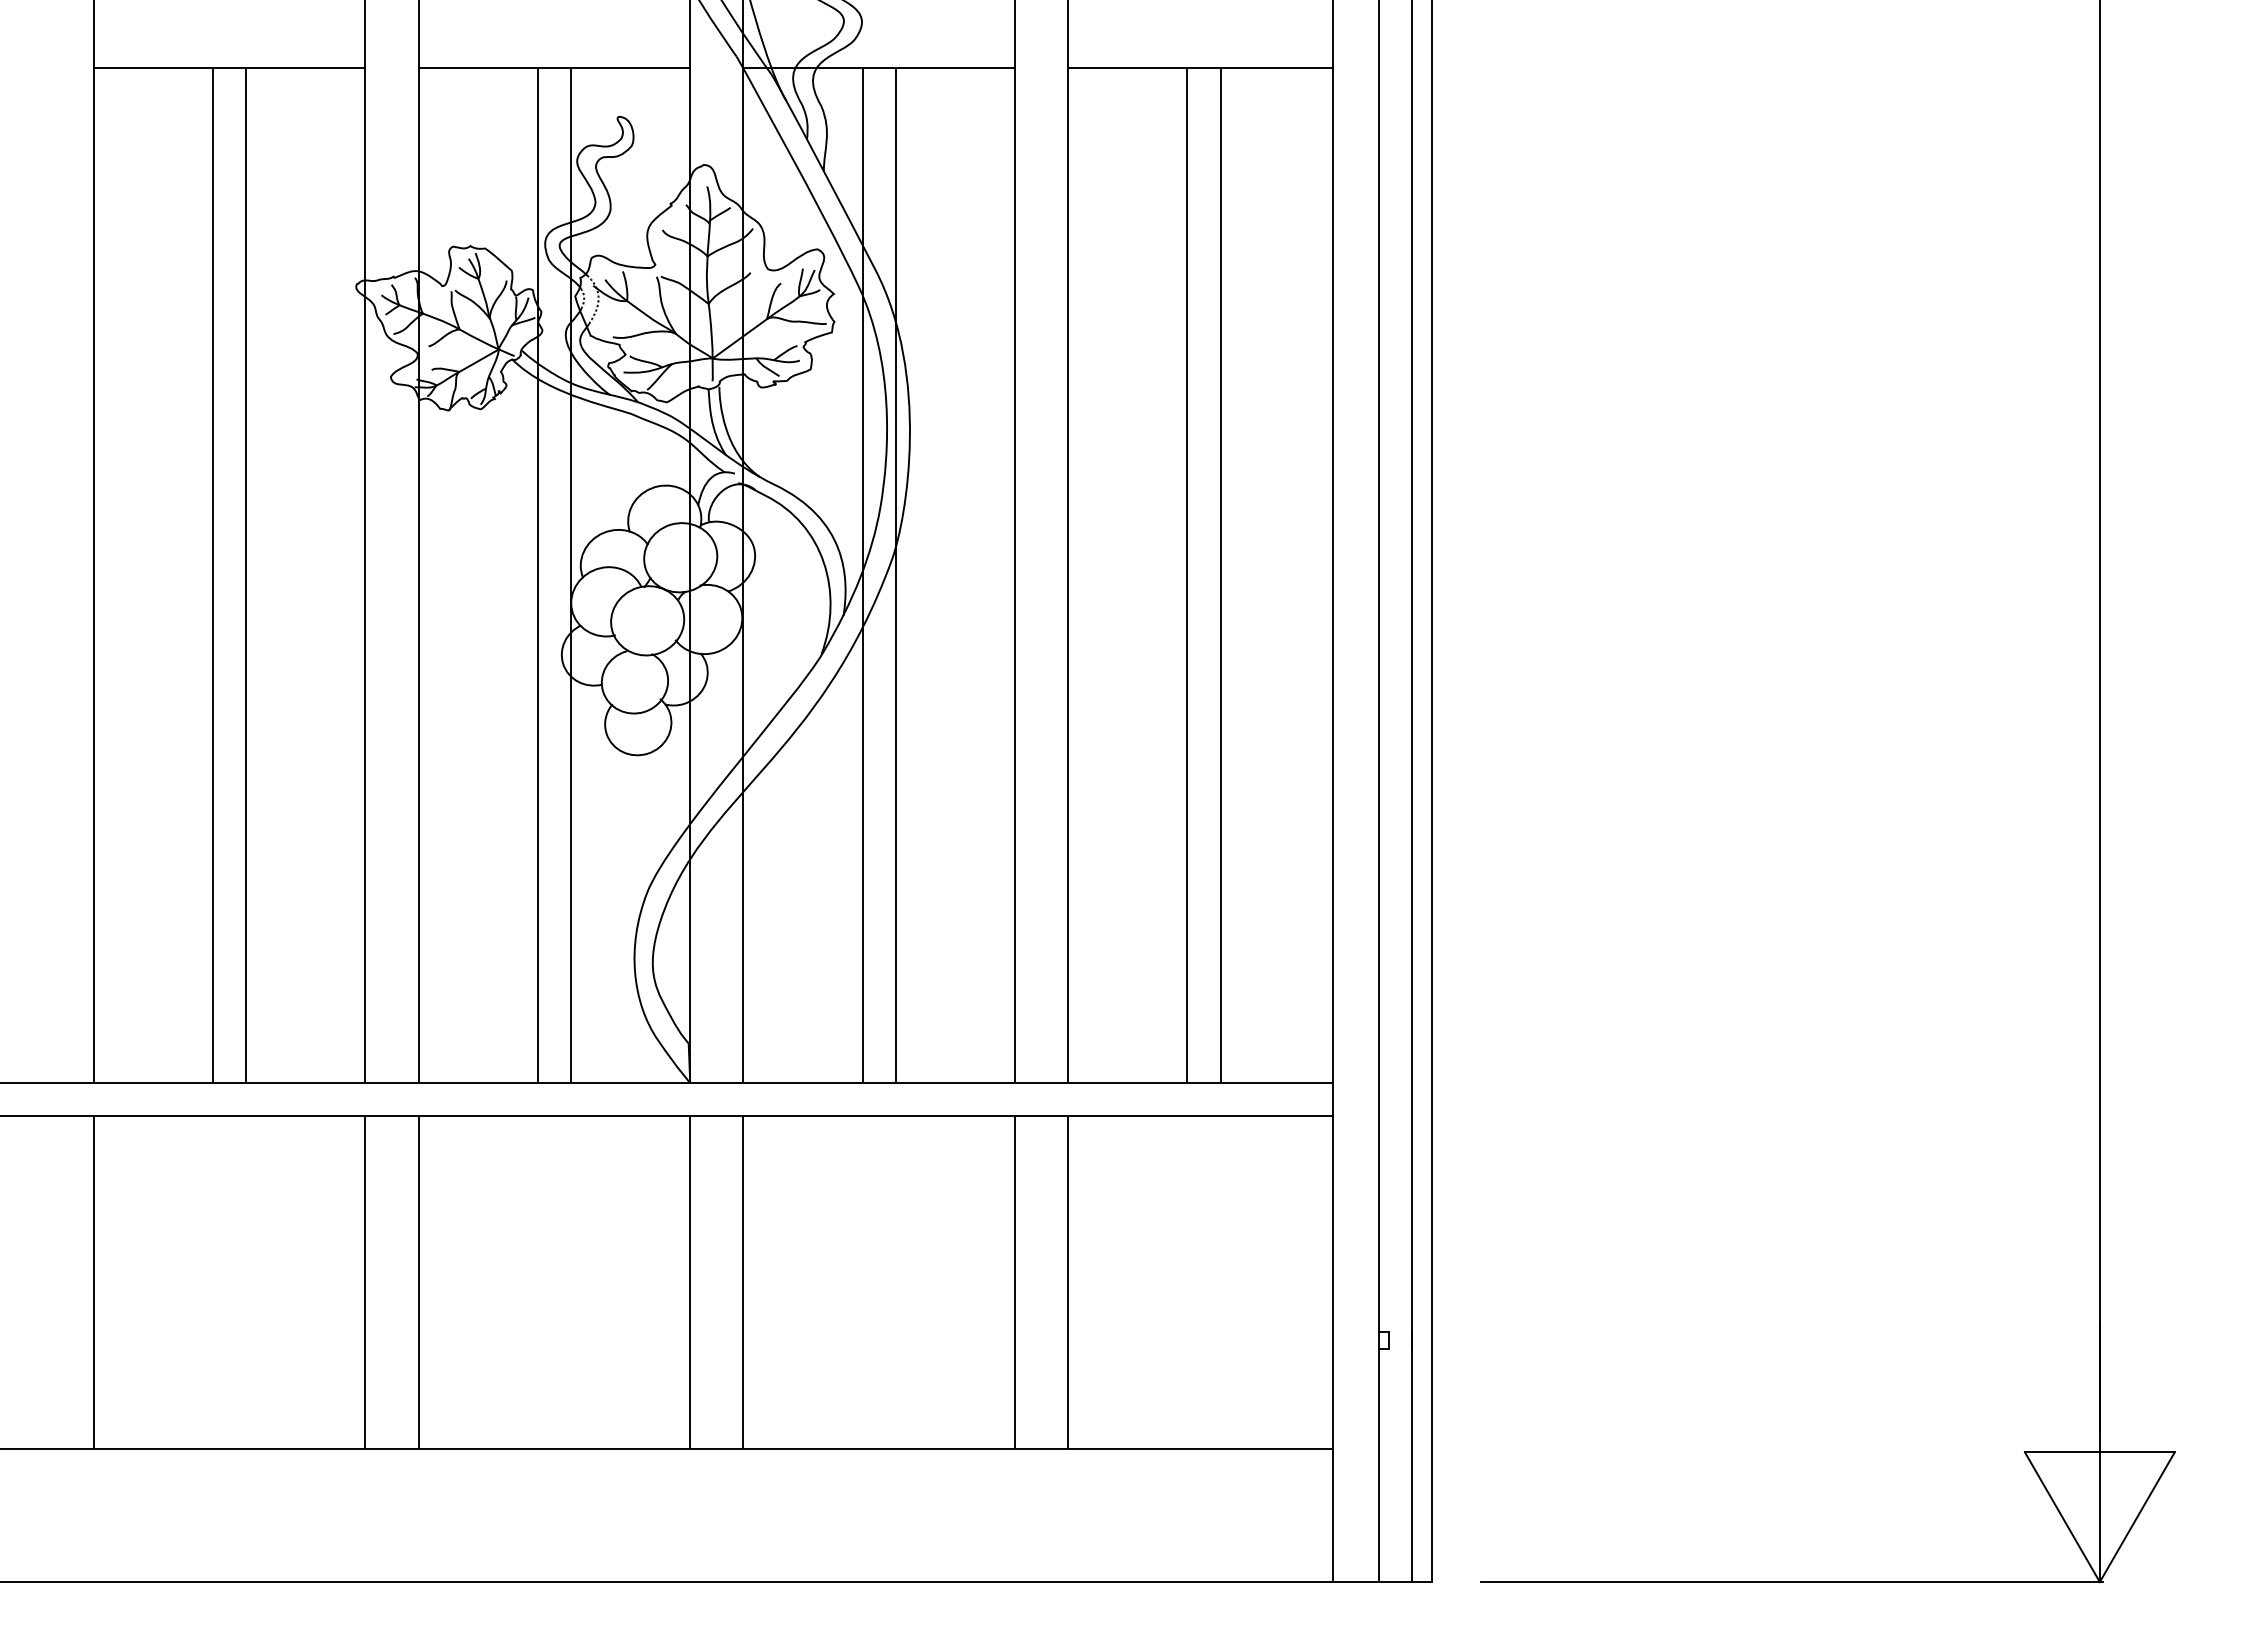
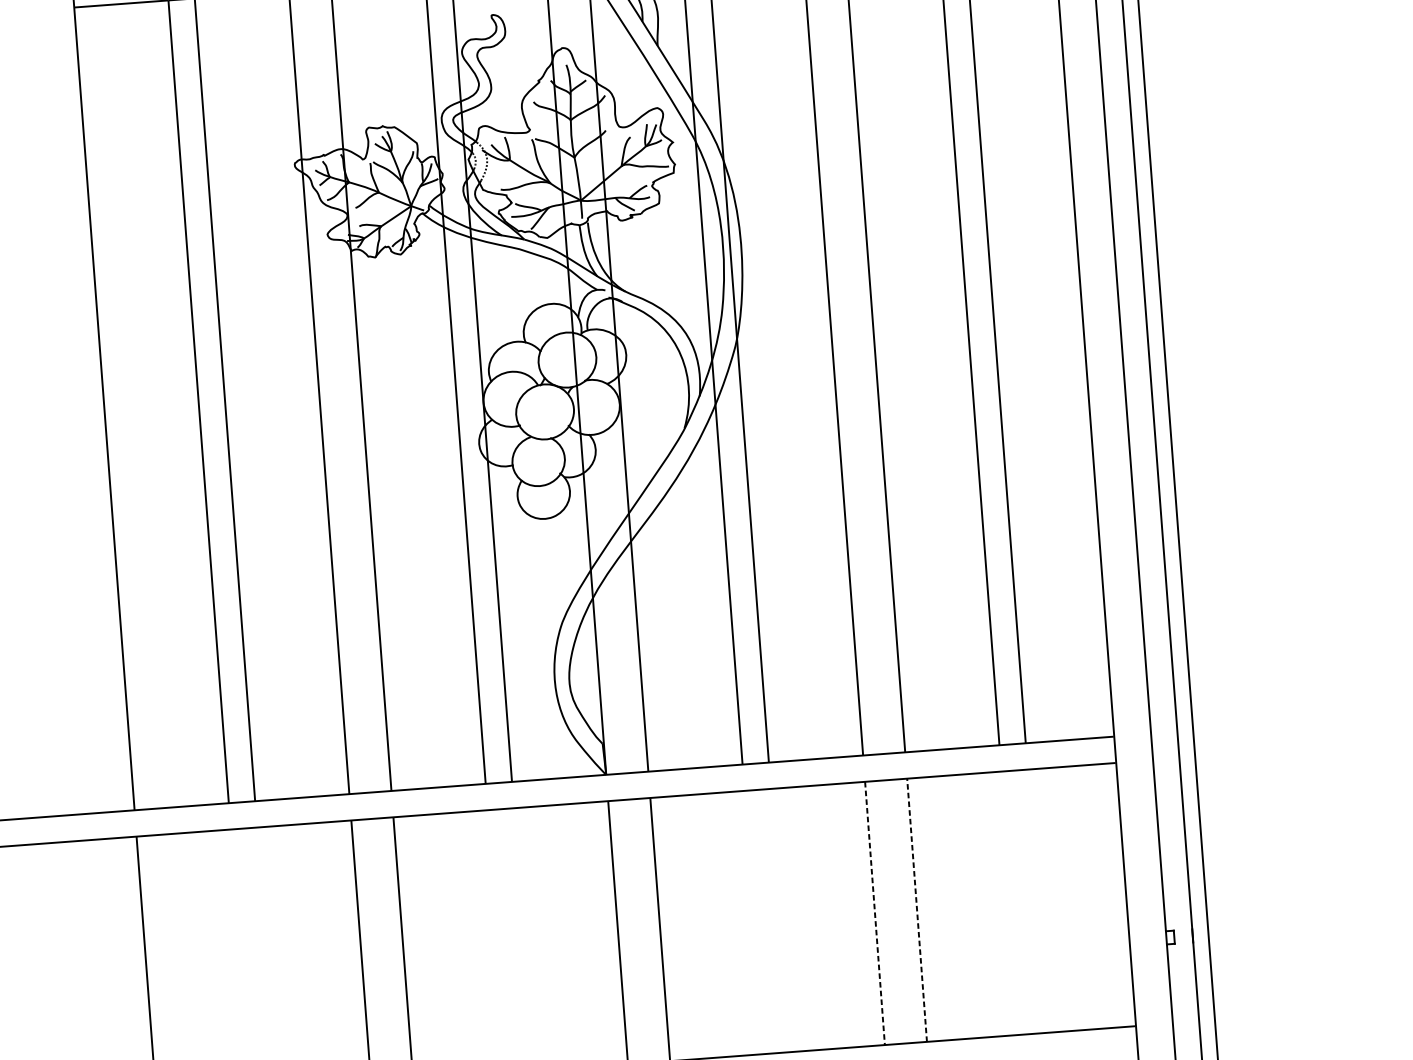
line: (1068, 1282) -> (917, 910), solid -> dashed
line: (1015, 1283) -> (875, 914), solid -> dashed

